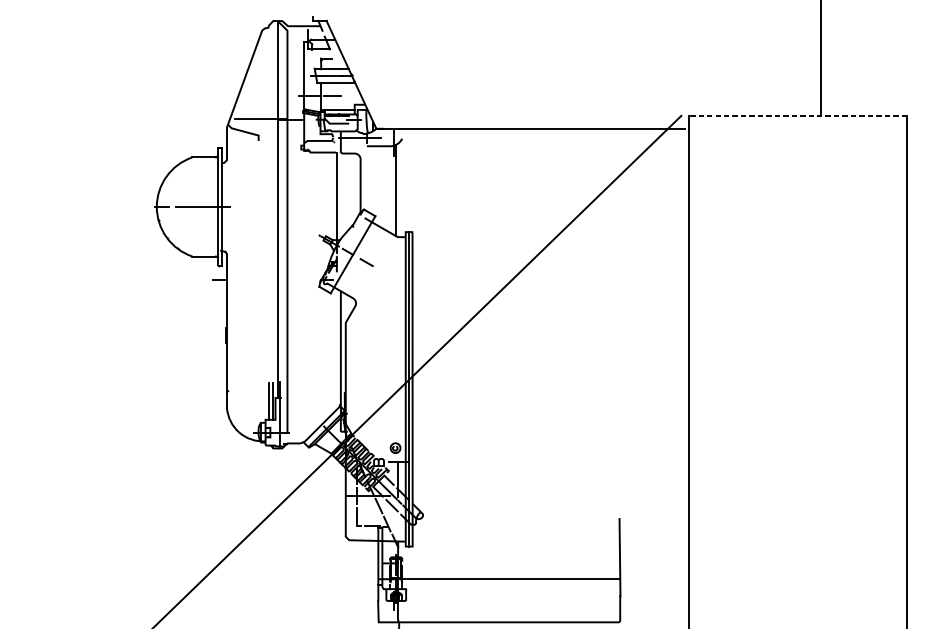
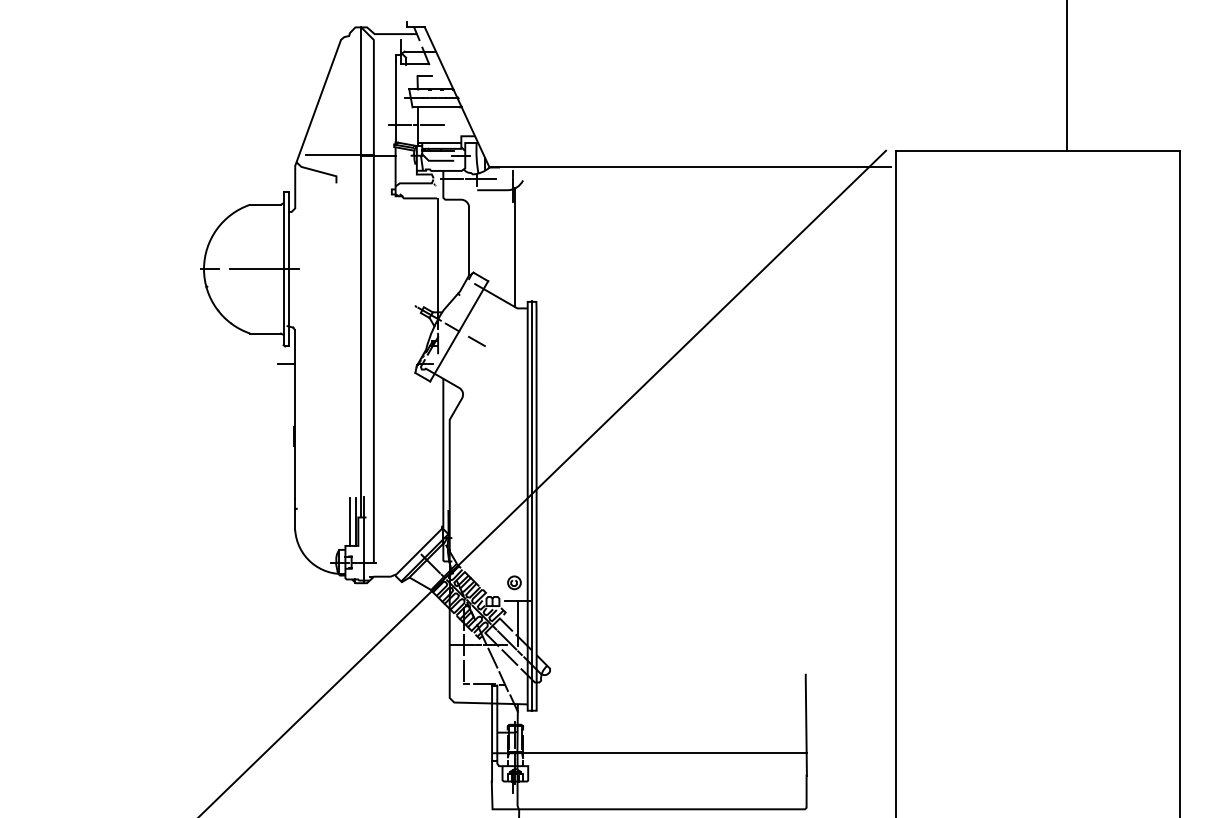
line: (797, 115) -> (1037, 150), dashed -> solid

